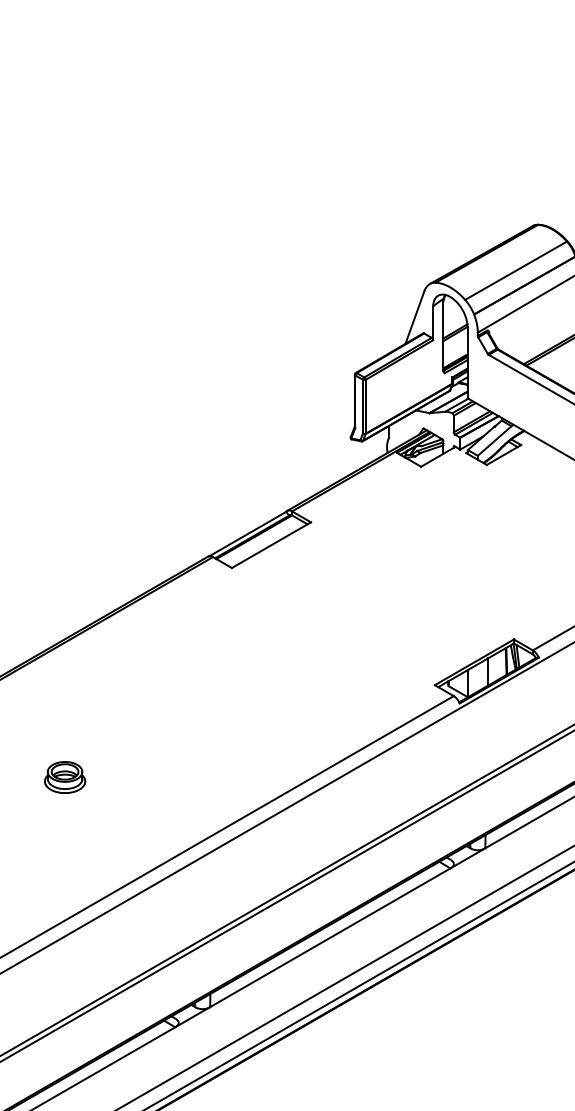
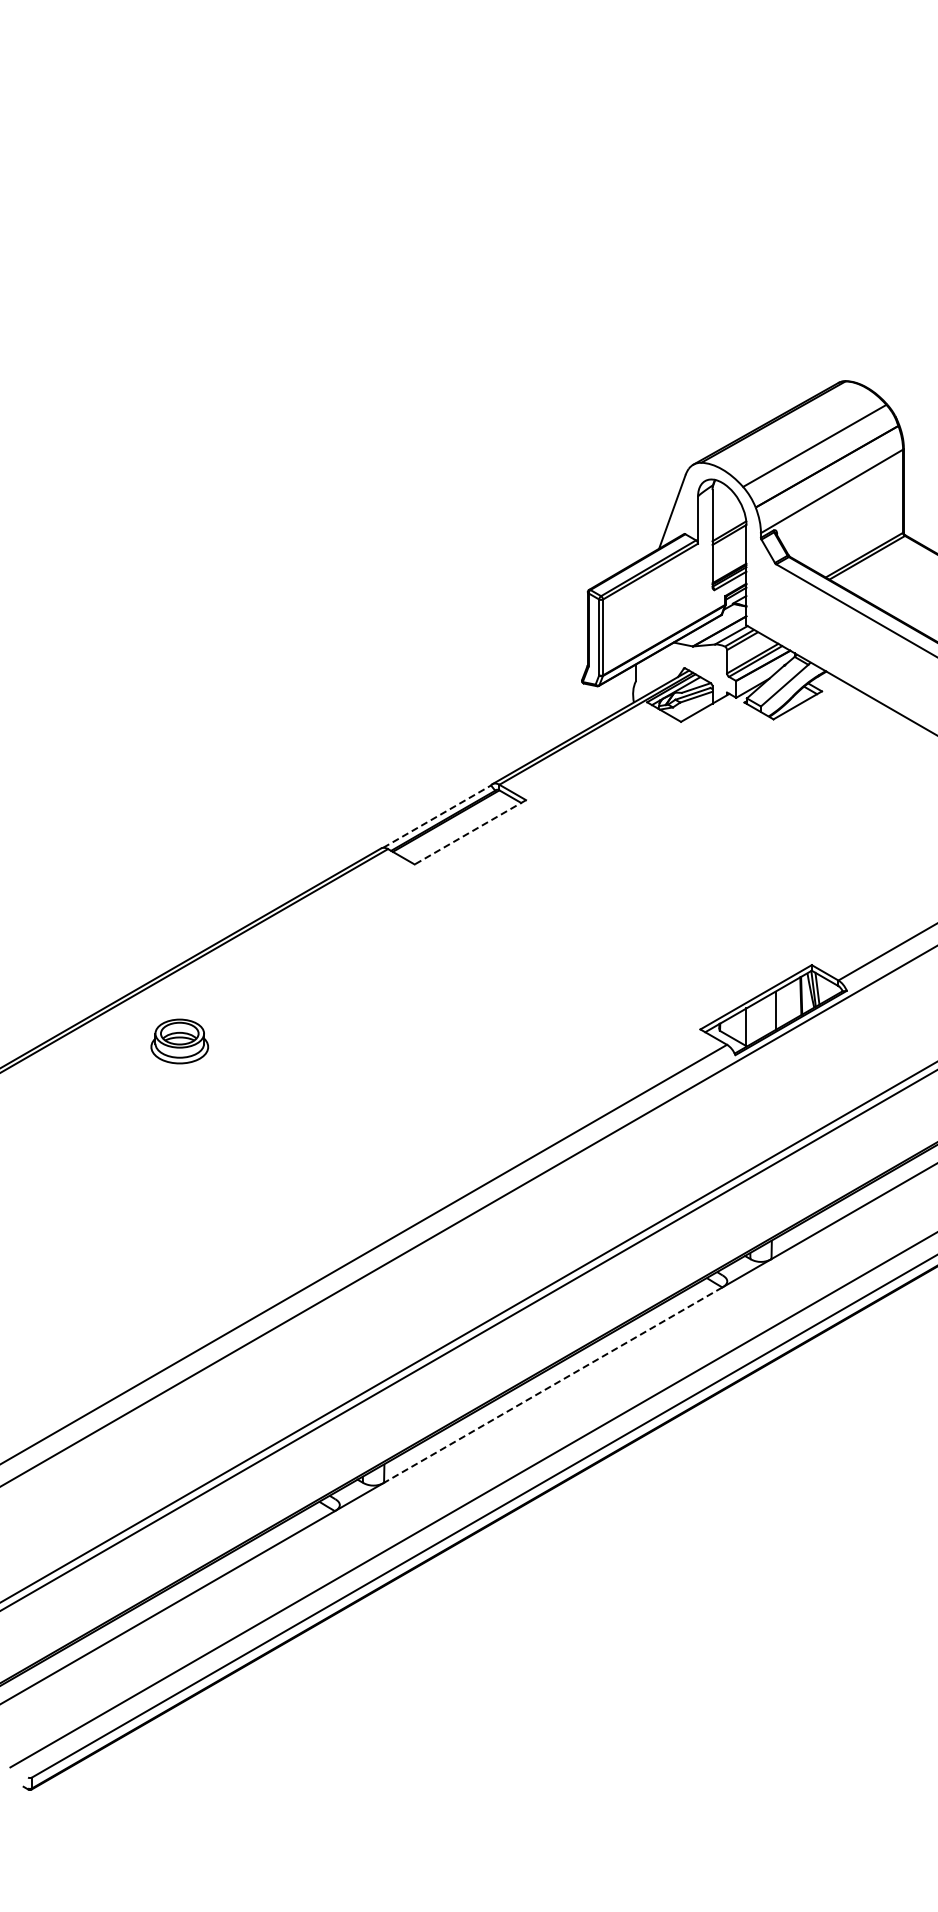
line: (248, 533) -> (437, 816), solid -> dashed
line: (270, 545) -> (469, 832), solid -> dashed
part: (64, 777) -> (179, 1041), moved
line: (329, 938) -> (552, 1385), solid -> dashed

